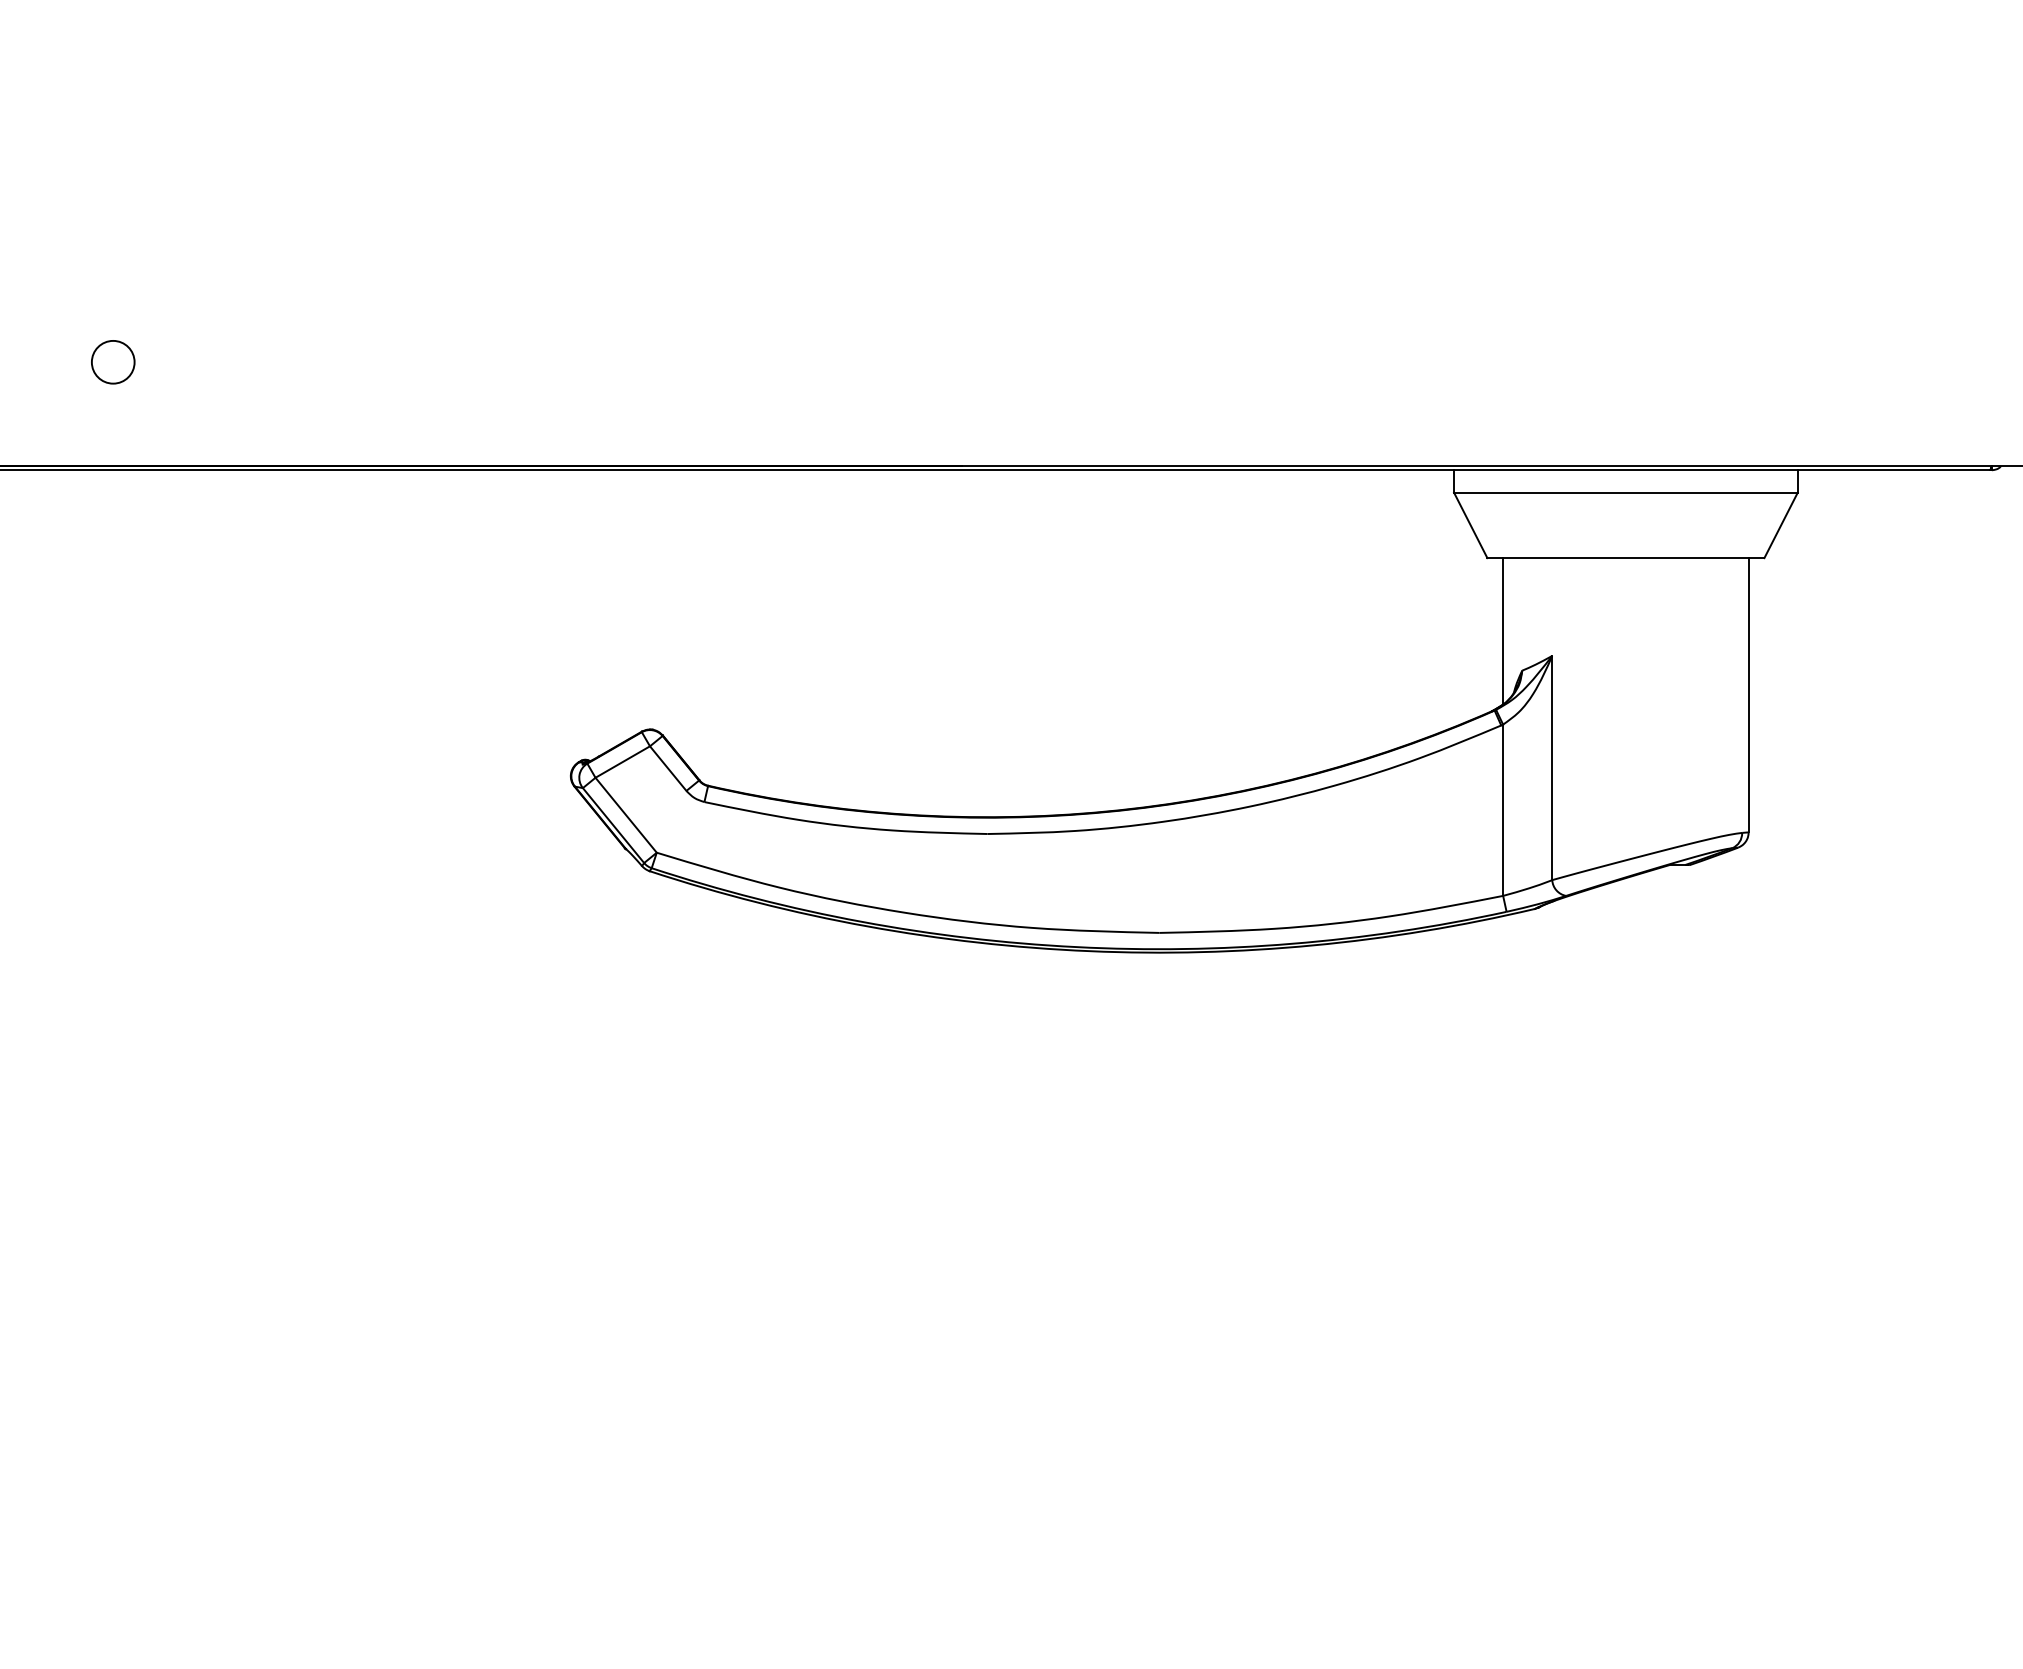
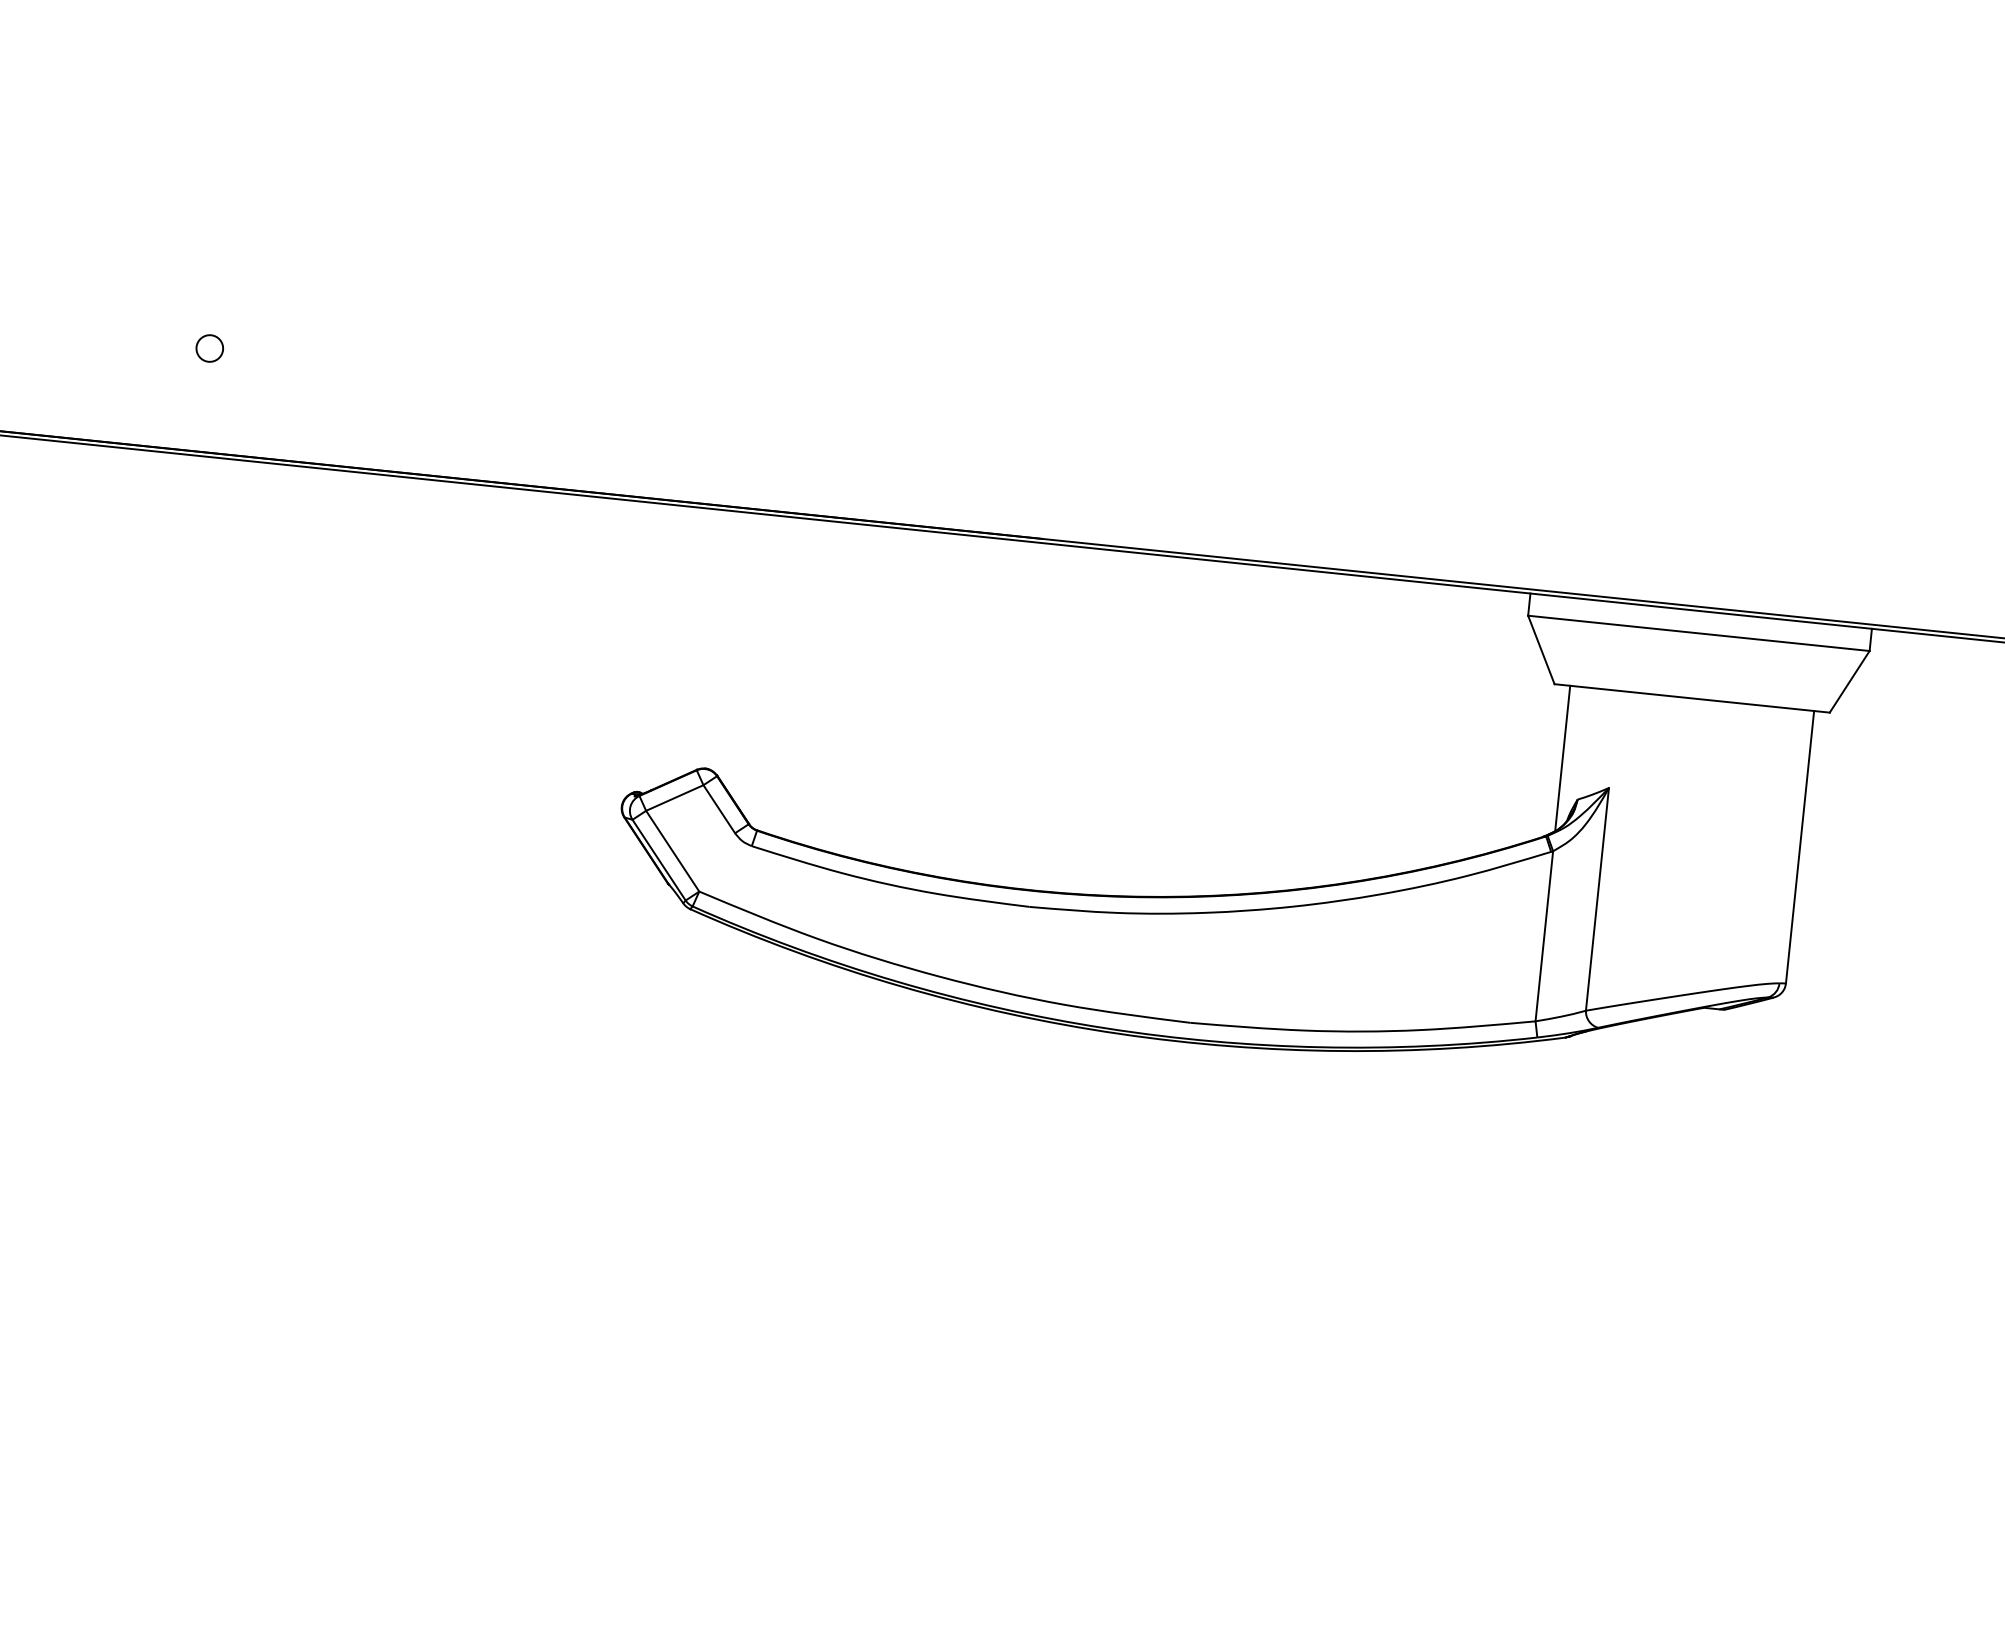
circle: (113, 361) -> (210, 347), size x0.62

